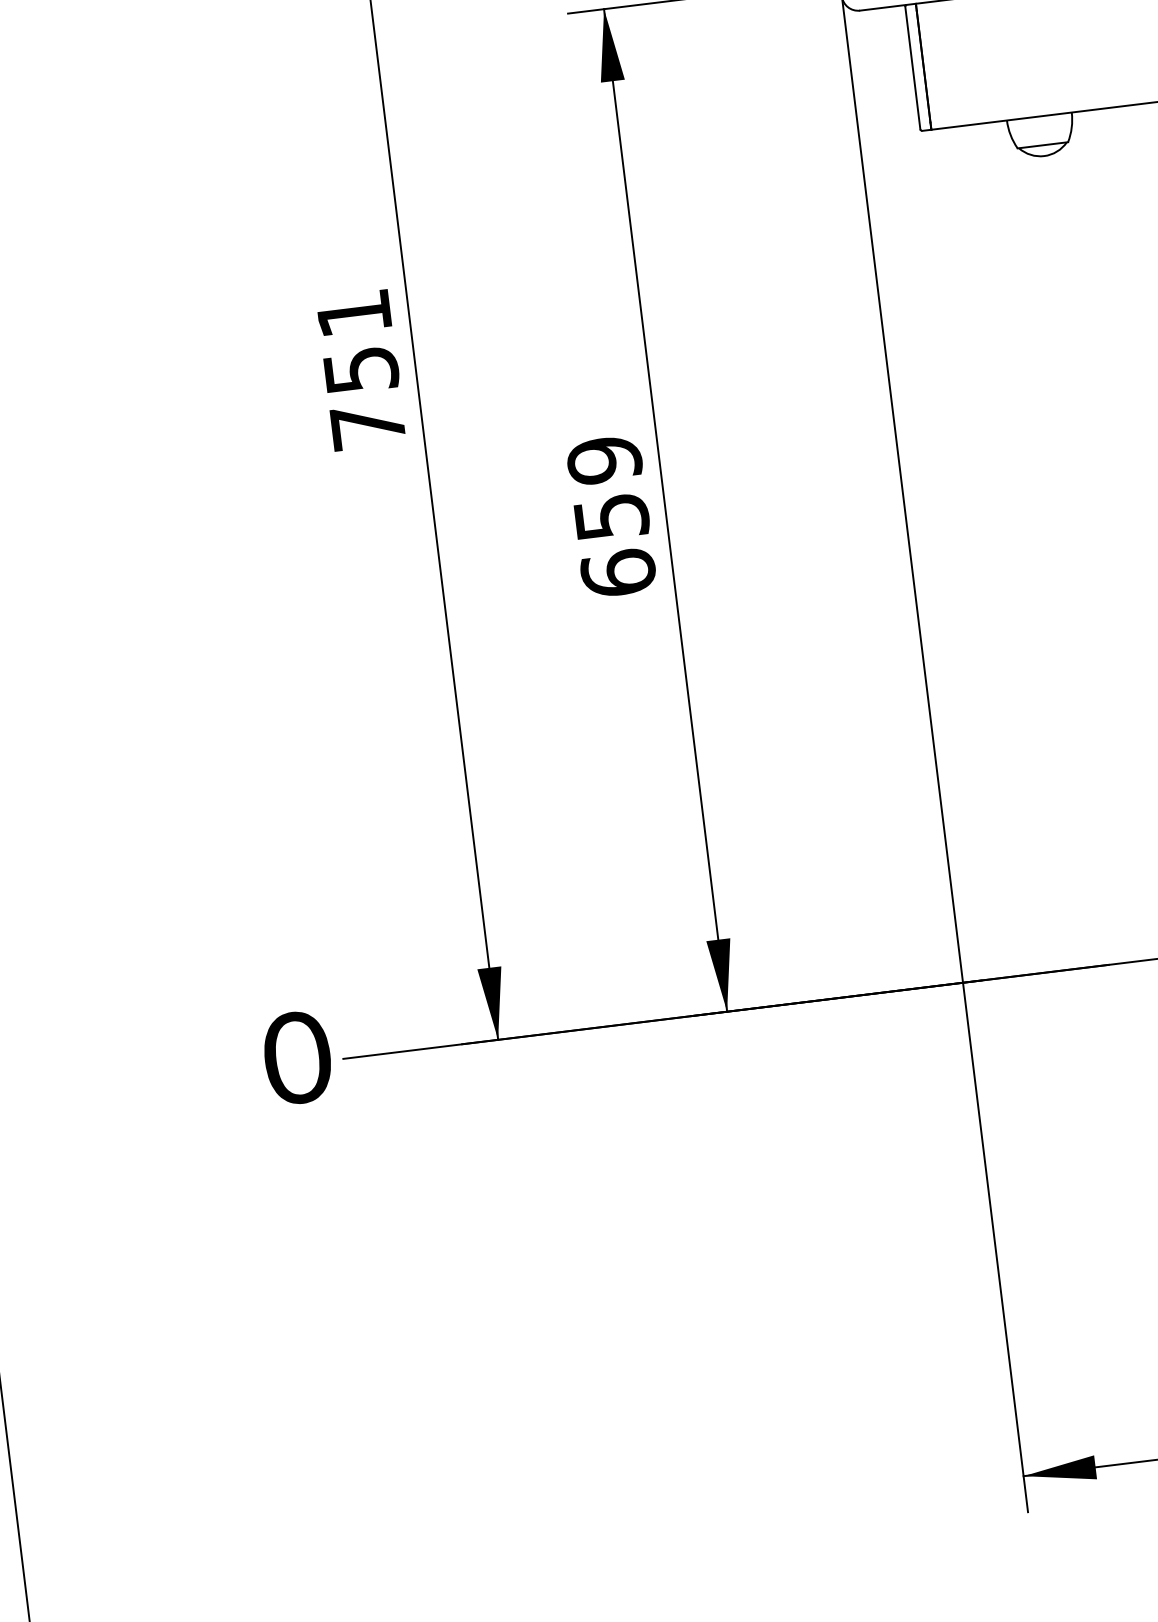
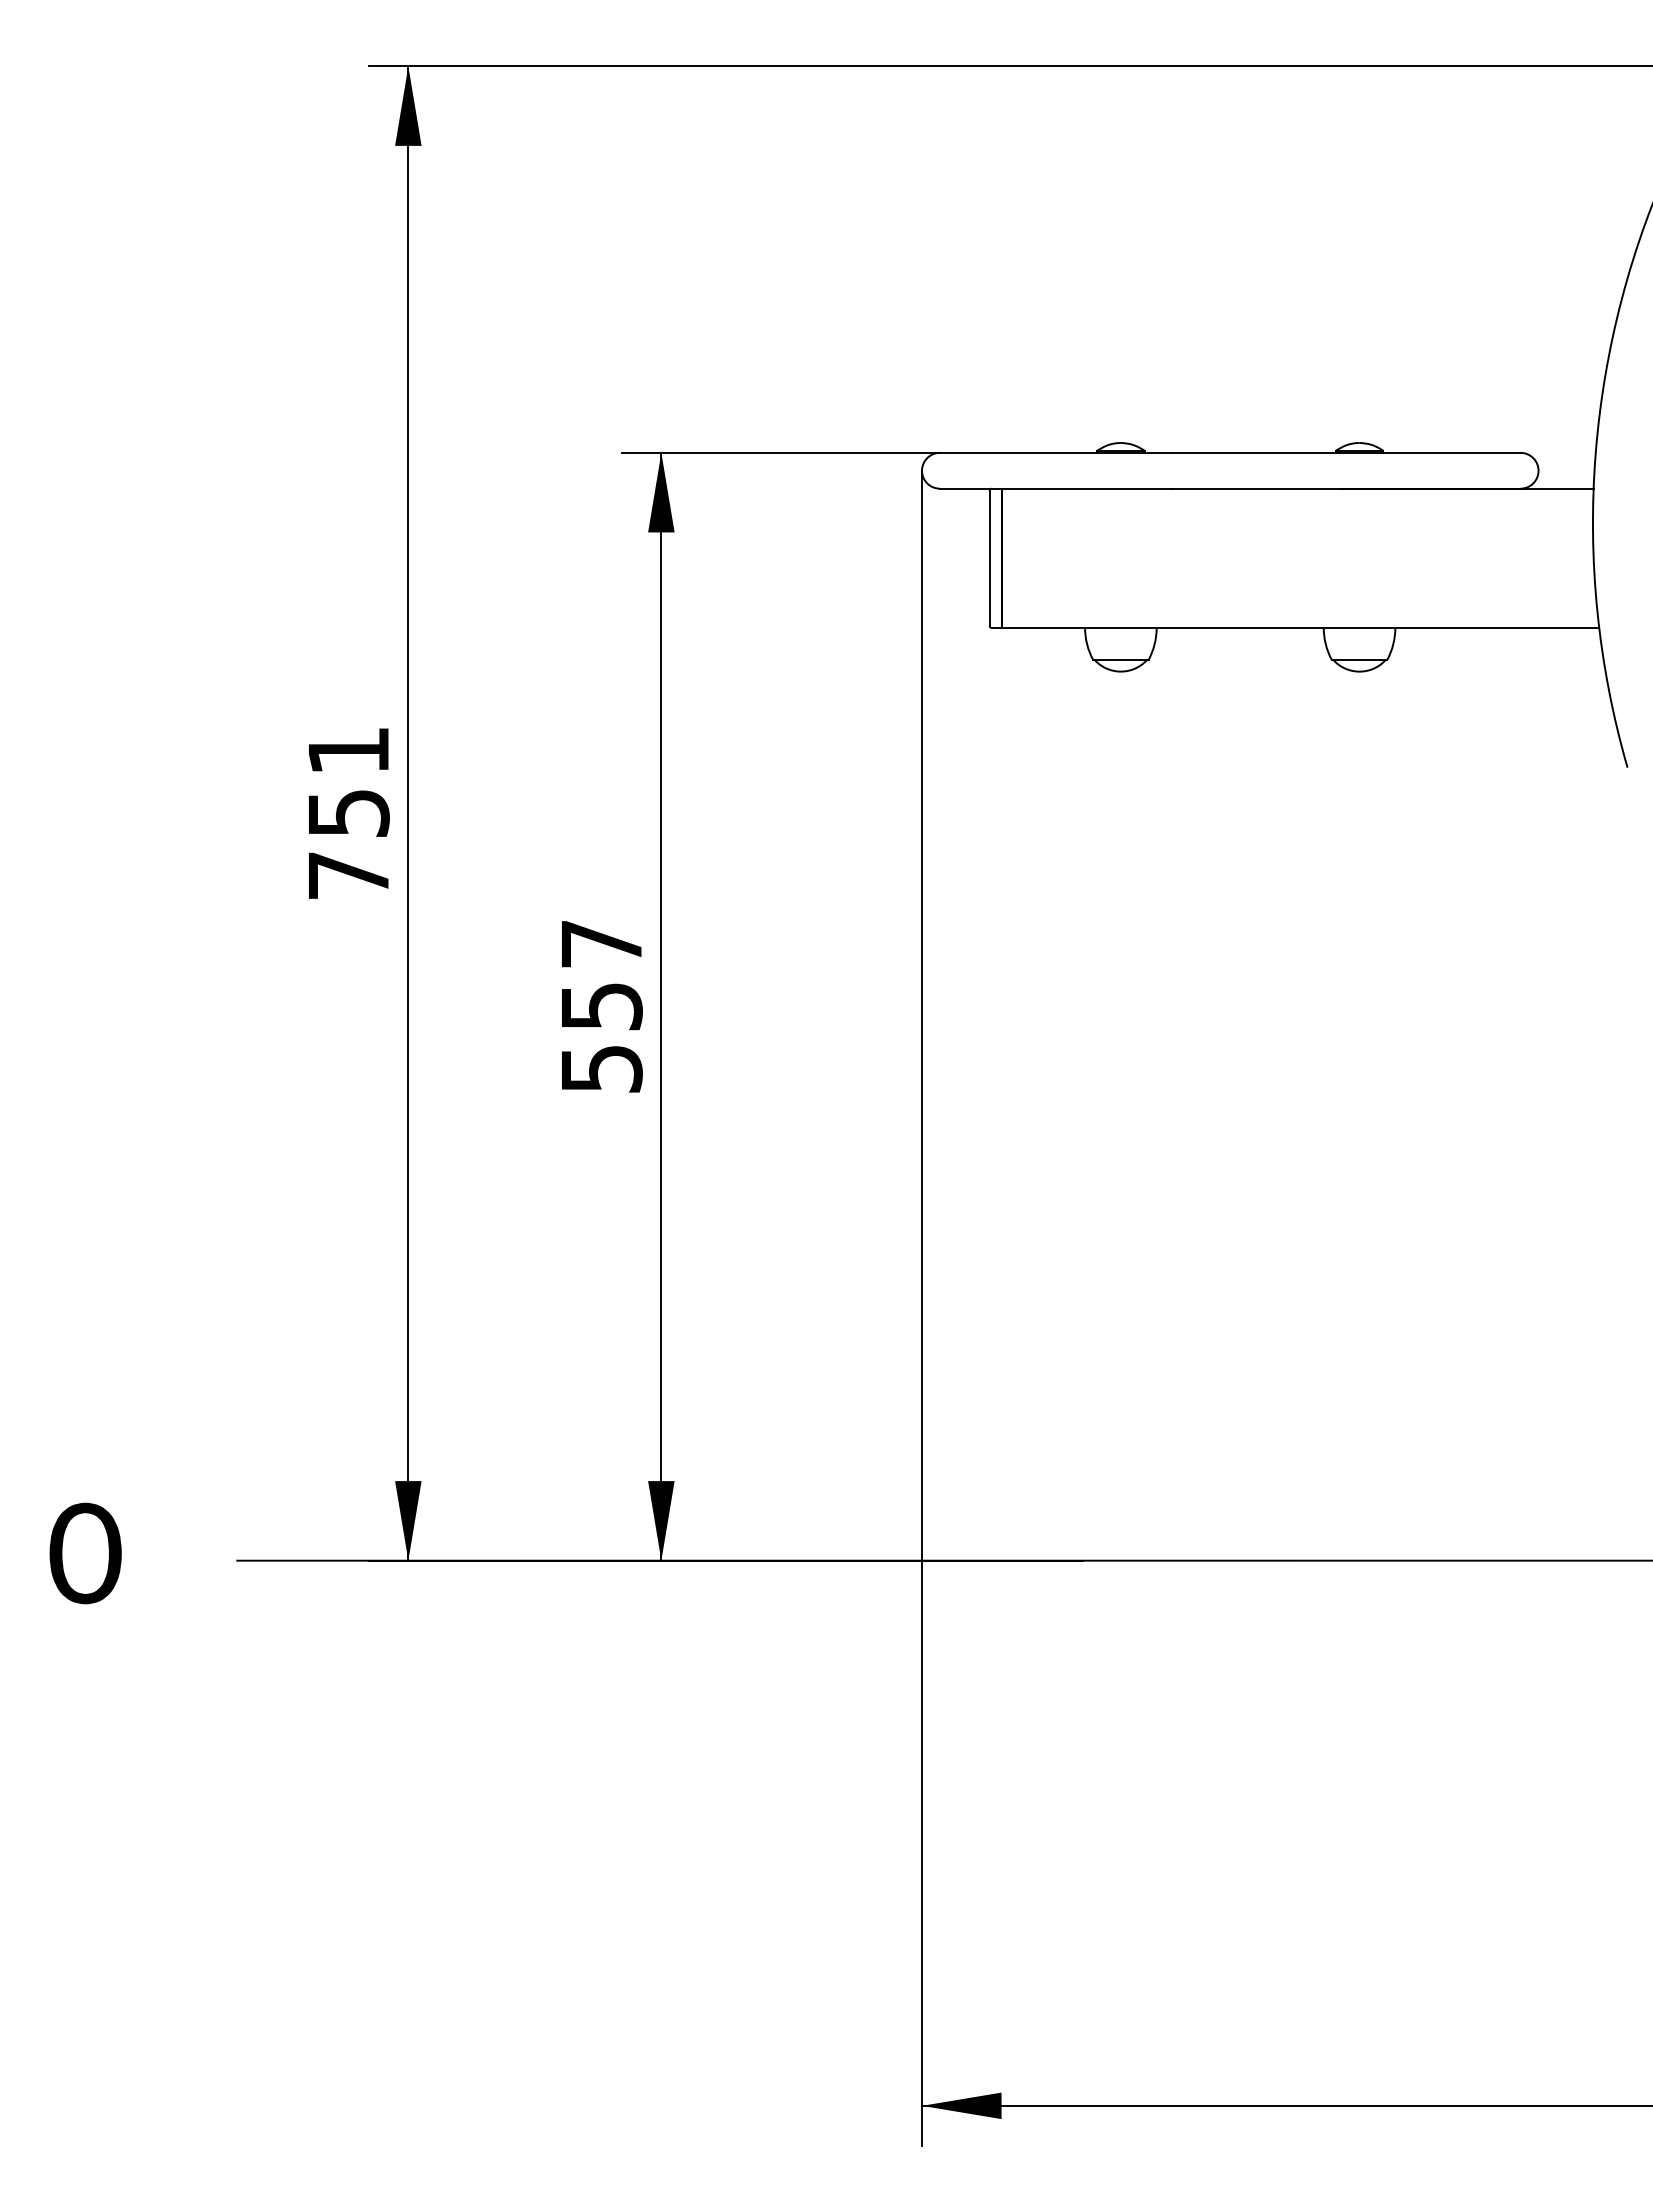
text: (611, 516) -> (601, 1006), 659 -> 557
text: (297, 1057) -> (85, 1553), moved

